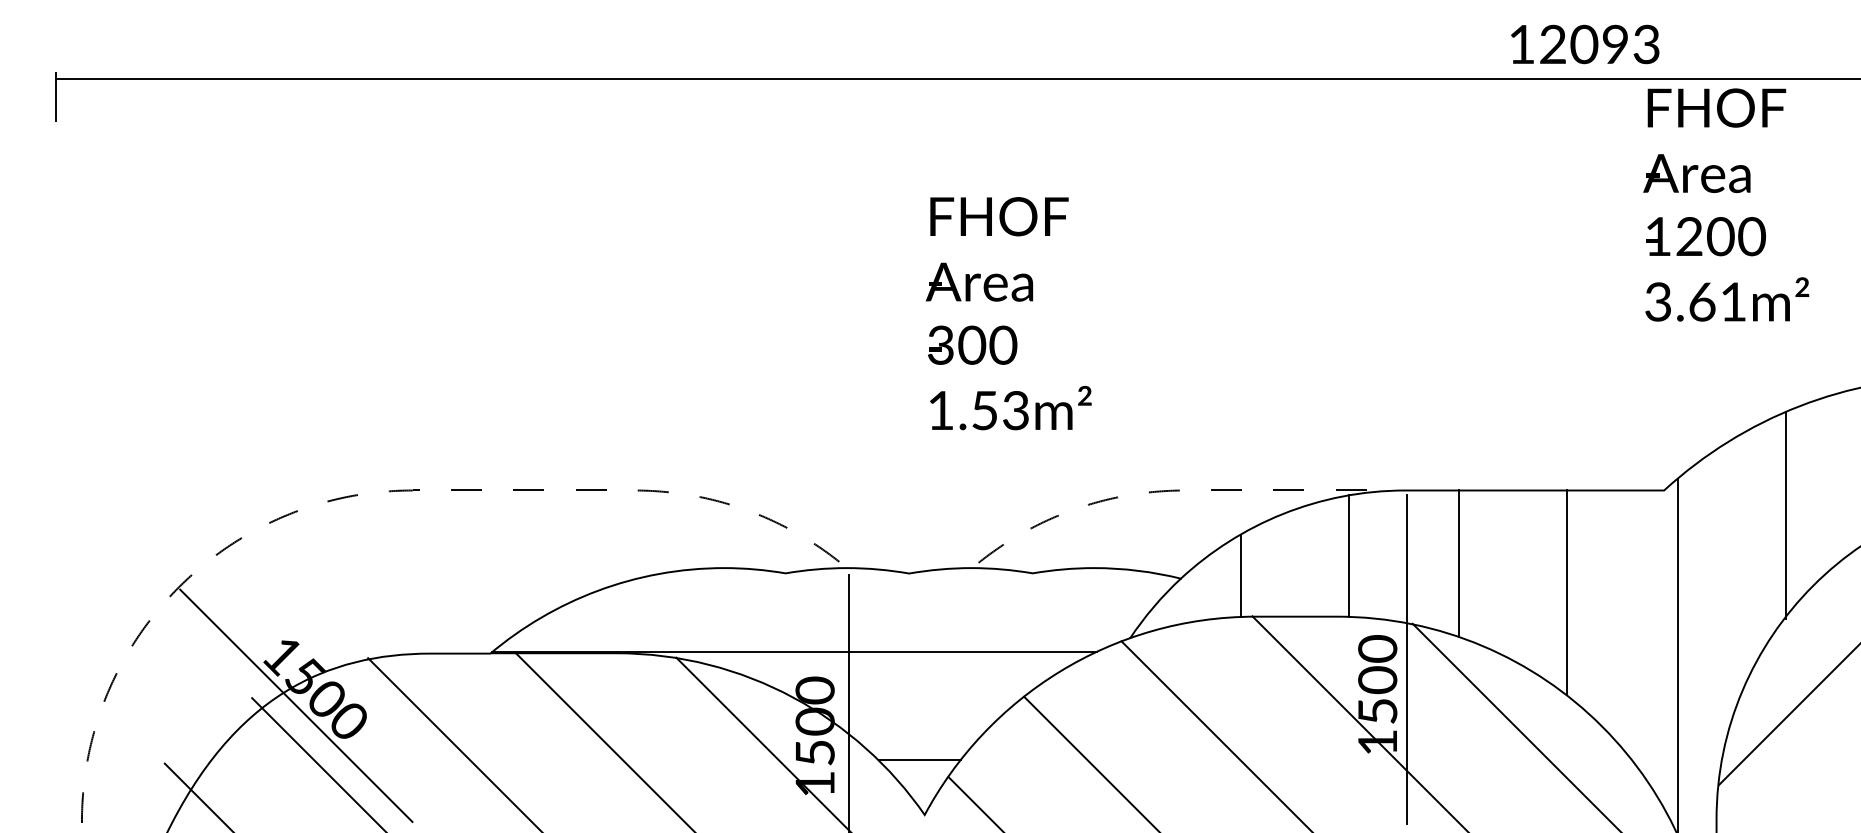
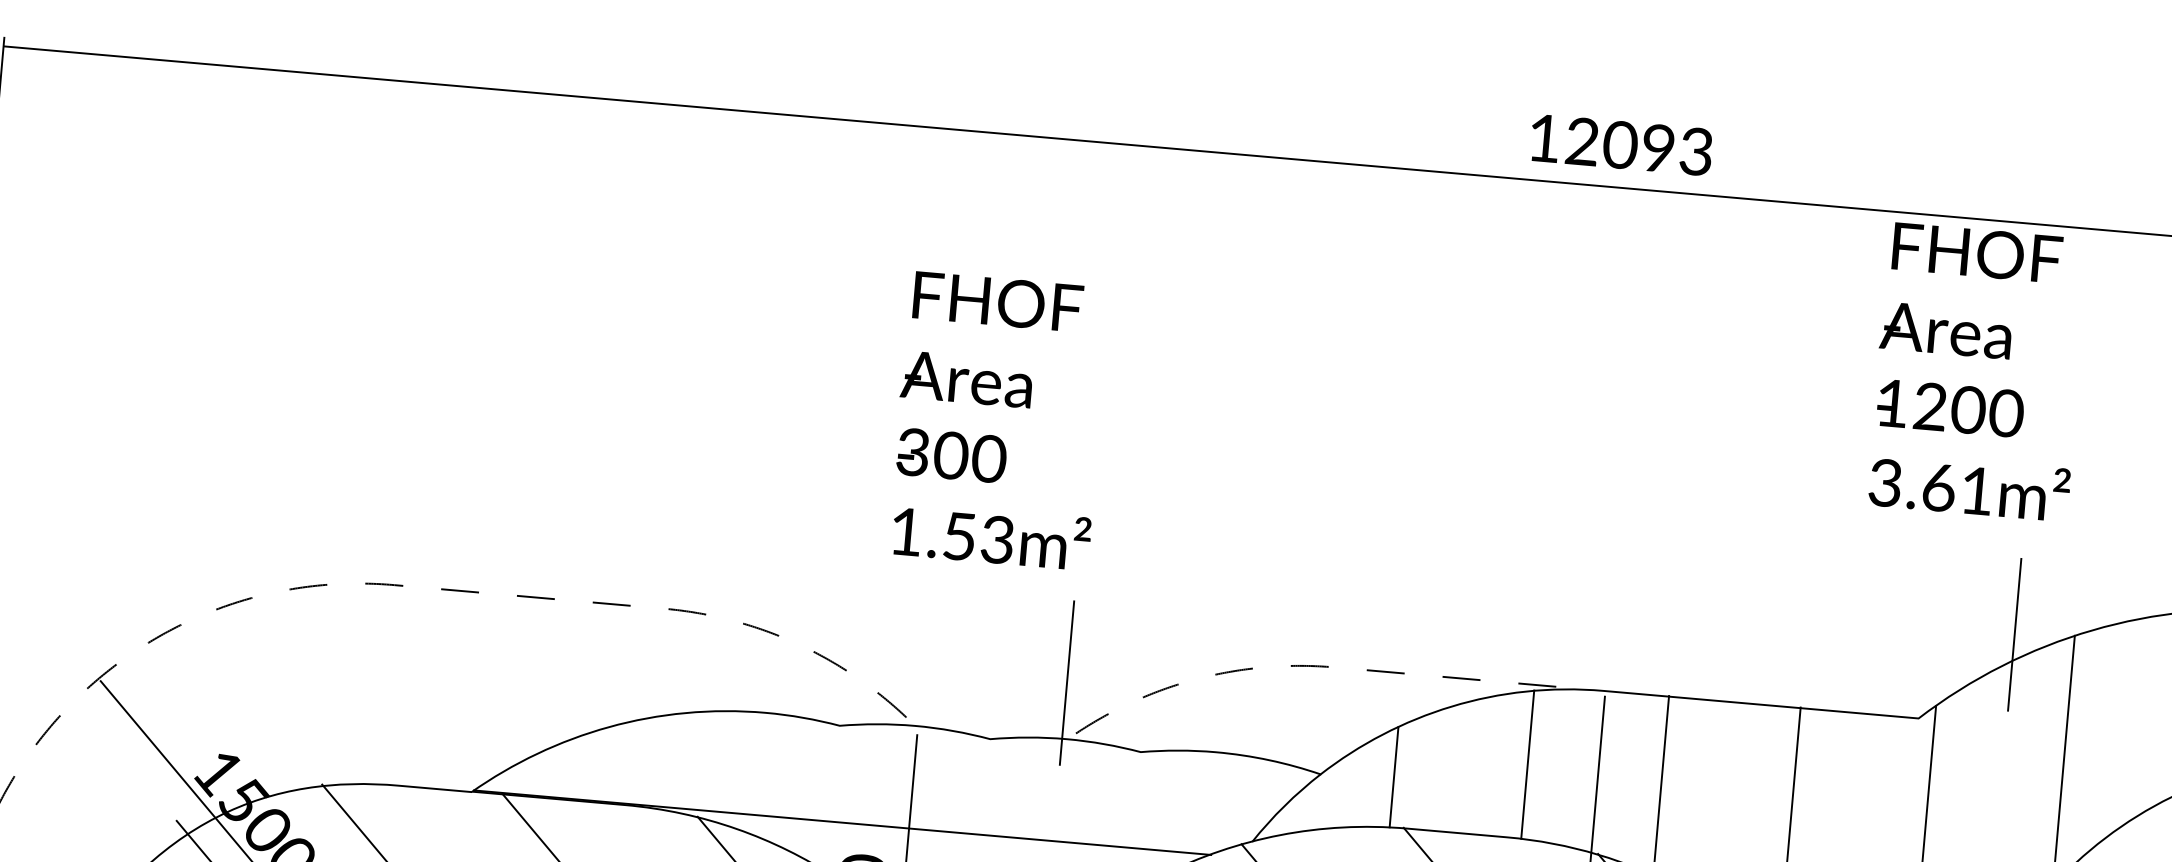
text: (1585, 44) -> (1621, 145), moved
text: (1726, 204) -> (1978, 371), moved
text: (1008, 313) -> (998, 420), moved
line: (1736, 415) -> (2014, 634), added
line: (967, 522) -> (1066, 683), added

